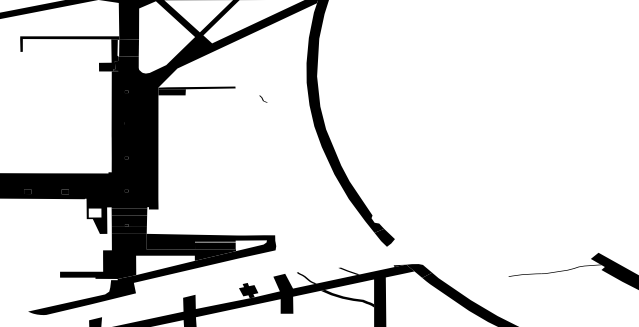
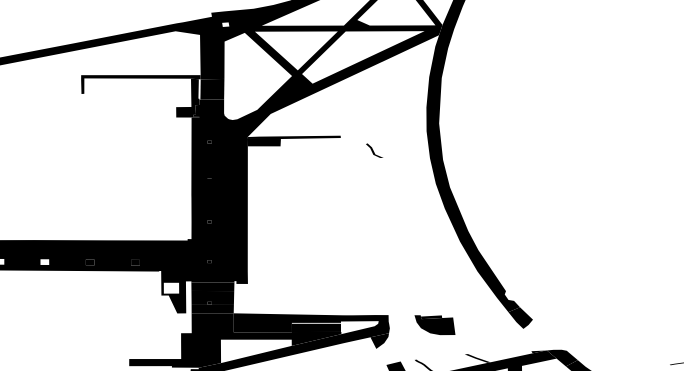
part: (263, 98) -> (374, 150), size x1.67
part: (313, 243) -> (434, 324), added
fill: (267, 256) -> (379, 340), added

